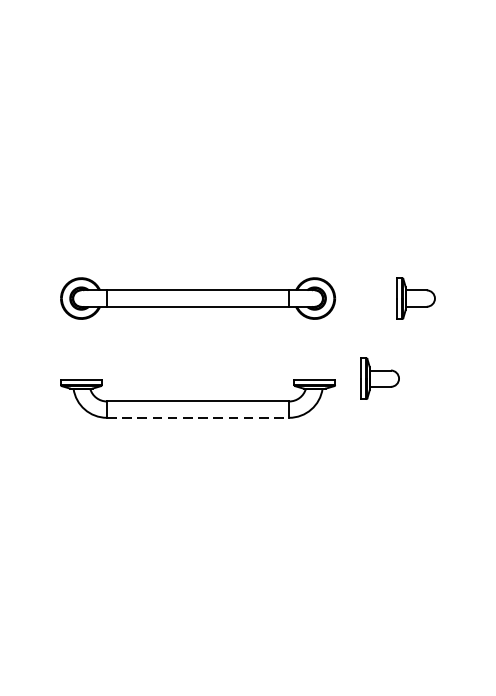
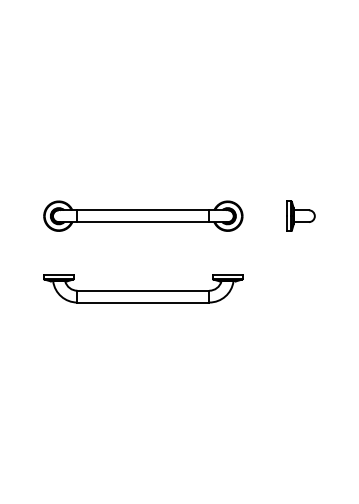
part: (379, 377) -> (274, 273), removed
line: (198, 417) -> (143, 302), dashed -> solid

